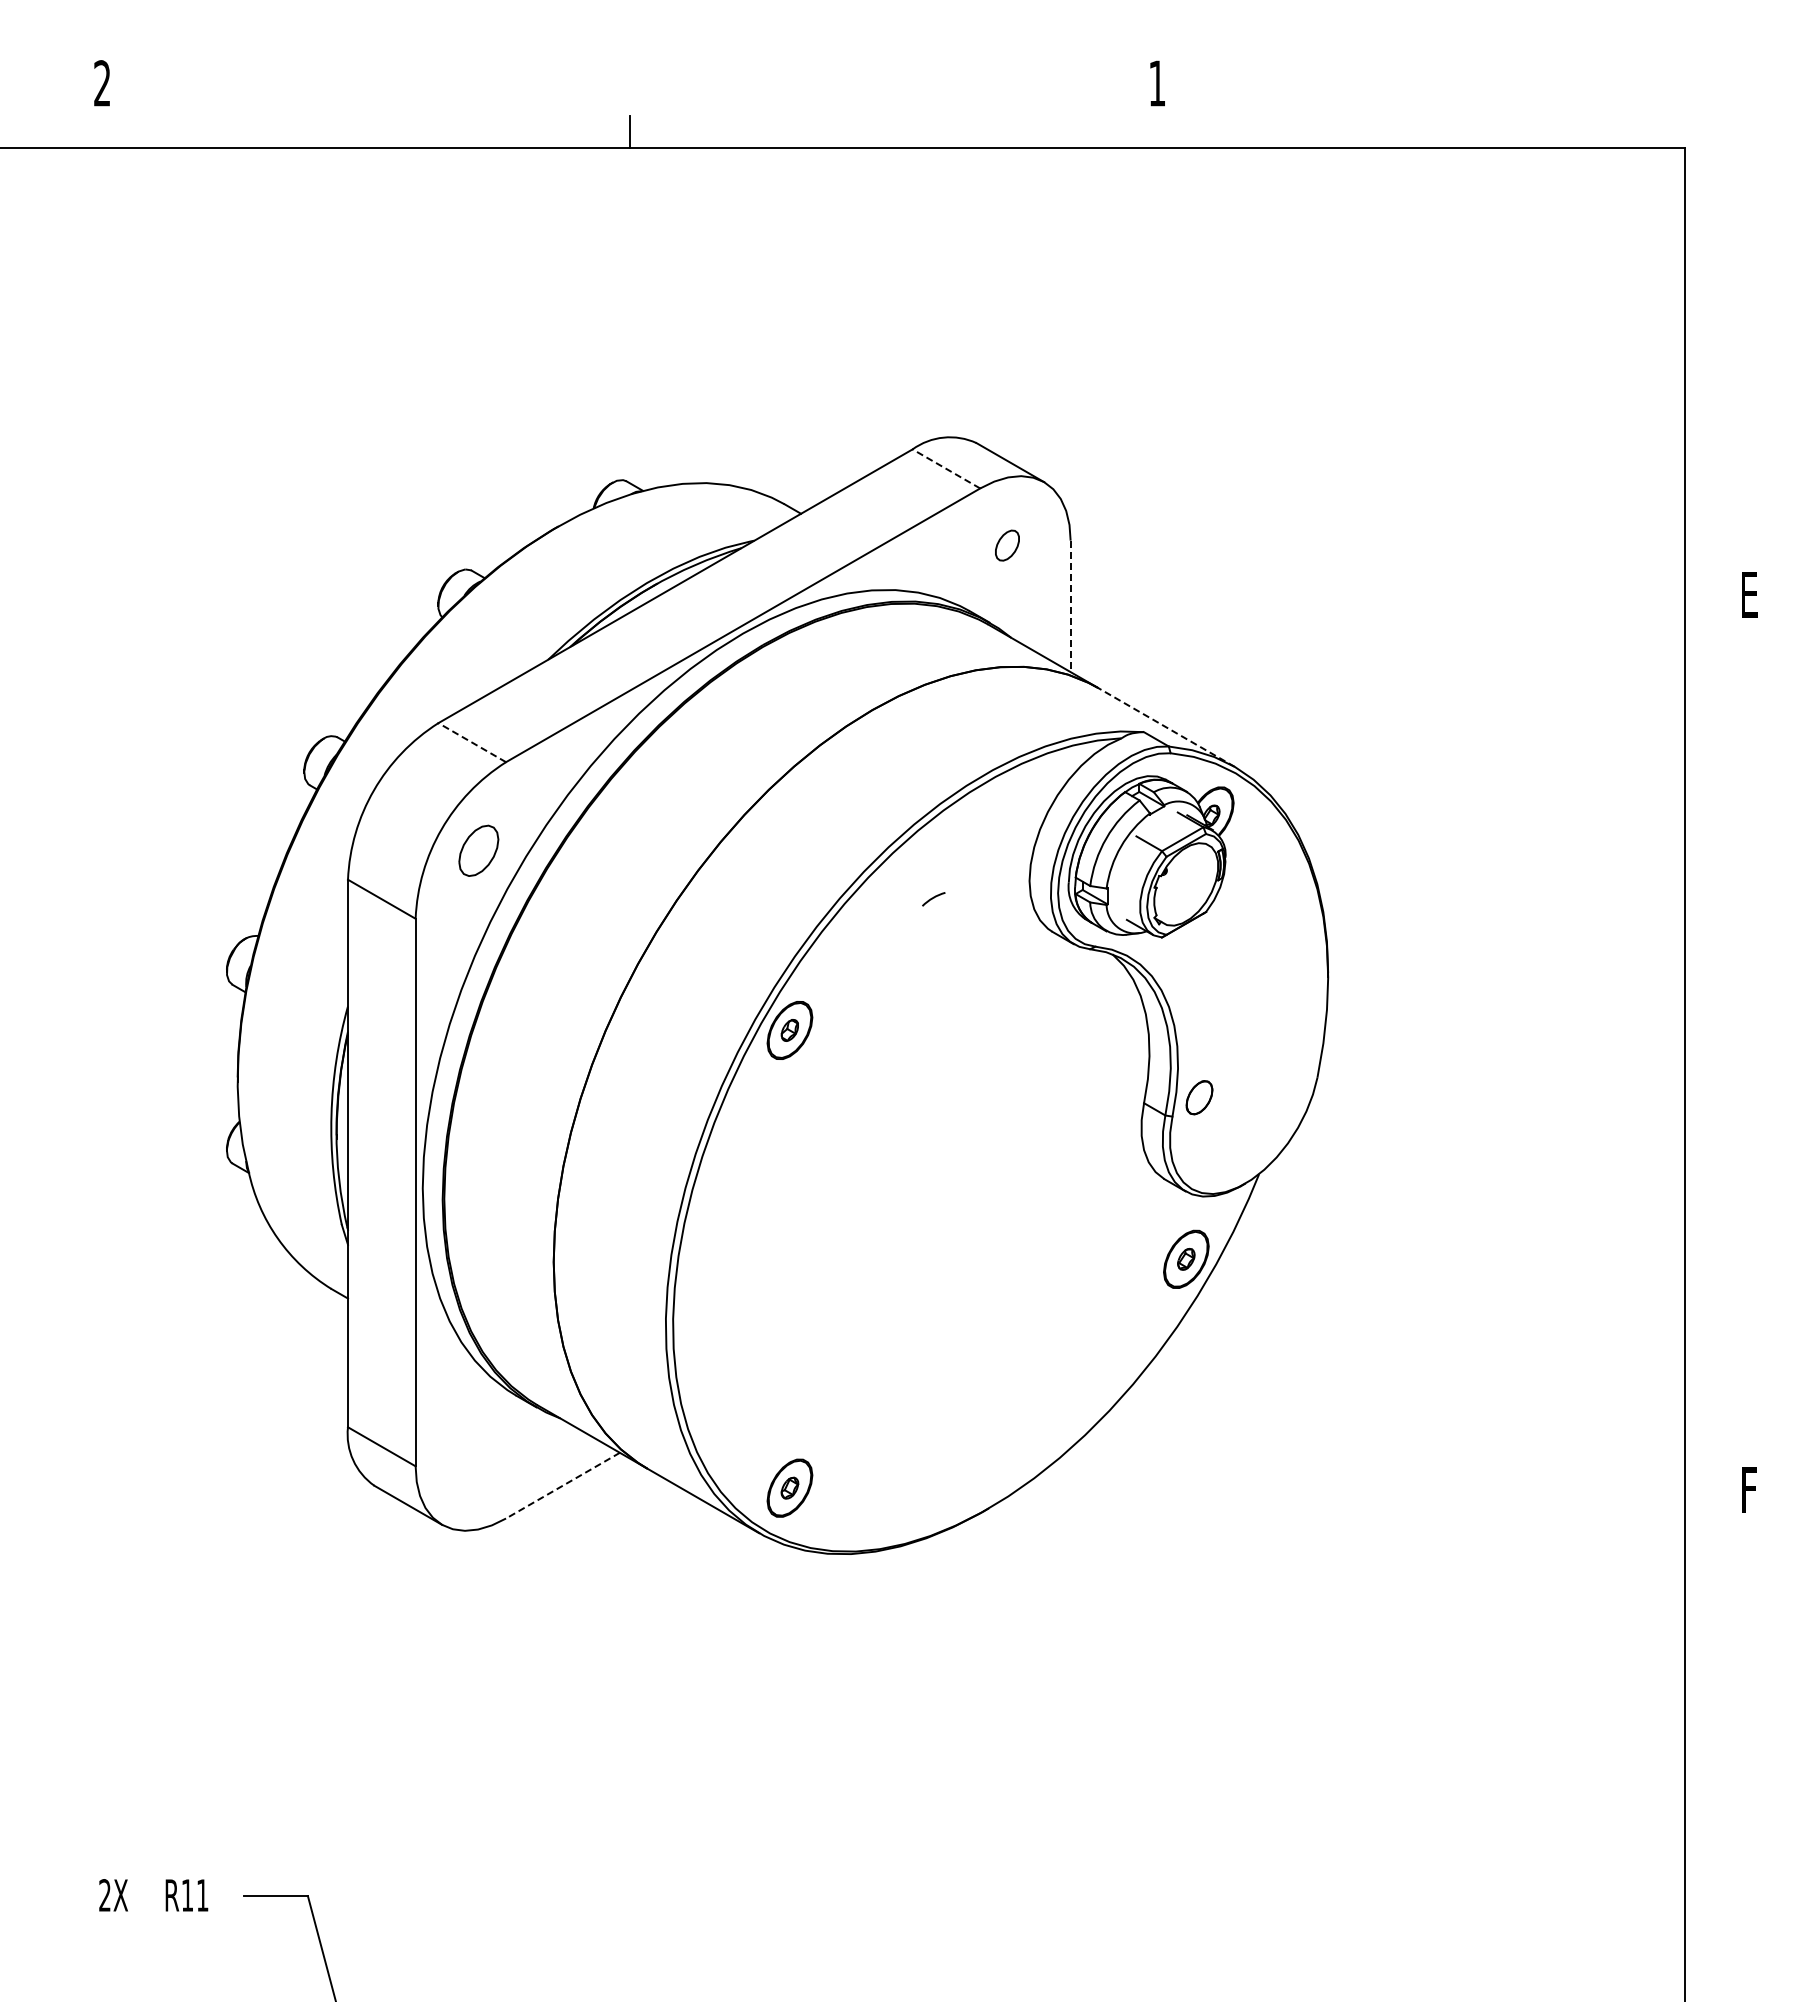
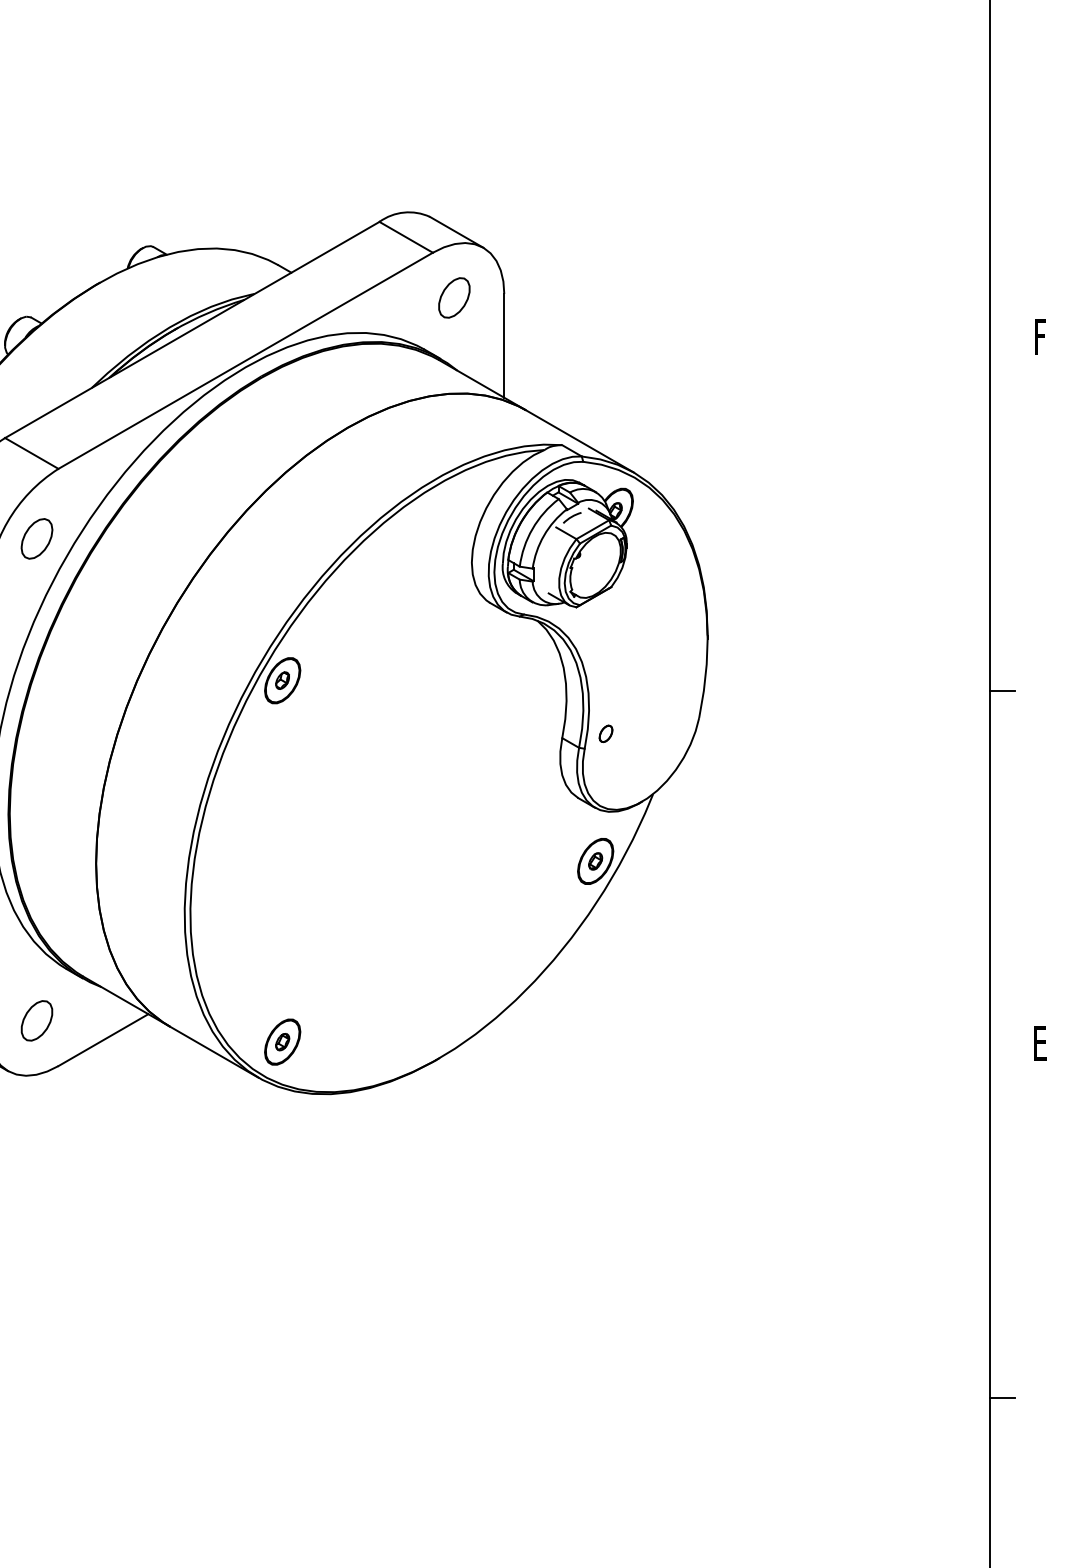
line: (945, 468) -> (405, 236), dashed -> solid
part: (1007, 545) -> (454, 297), size x1.67
text: (1749, 594) -> (1040, 336), E -> F
line: (1070, 606) -> (504, 345), dashed -> solid
line: (1165, 727) -> (579, 441), dashed -> solid
line: (471, 742) -> (31, 453), dashed -> solid
arc: (933, 898) -> (572, 517), moved
line: (1701, 1043) -> (1002, 691), added
part: (1199, 1097) -> (606, 733), size x0.62
part: (478, 1461) -> (36, 1021), added
line: (562, 1485) -> (103, 1040), dashed -> solid
text: (1750, 1492) -> (1041, 1045), F -> E
line: (1701, 1938) -> (1002, 1397), added

